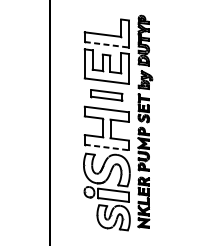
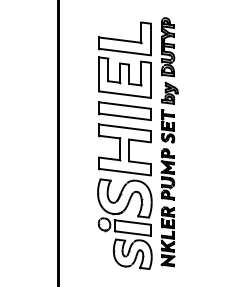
line: (107, 45) -> (125, 52), dashed -> solid
part: (106, 94) -> (124, 110), size x1.43
line: (107, 147) -> (125, 172), dashed -> solid

